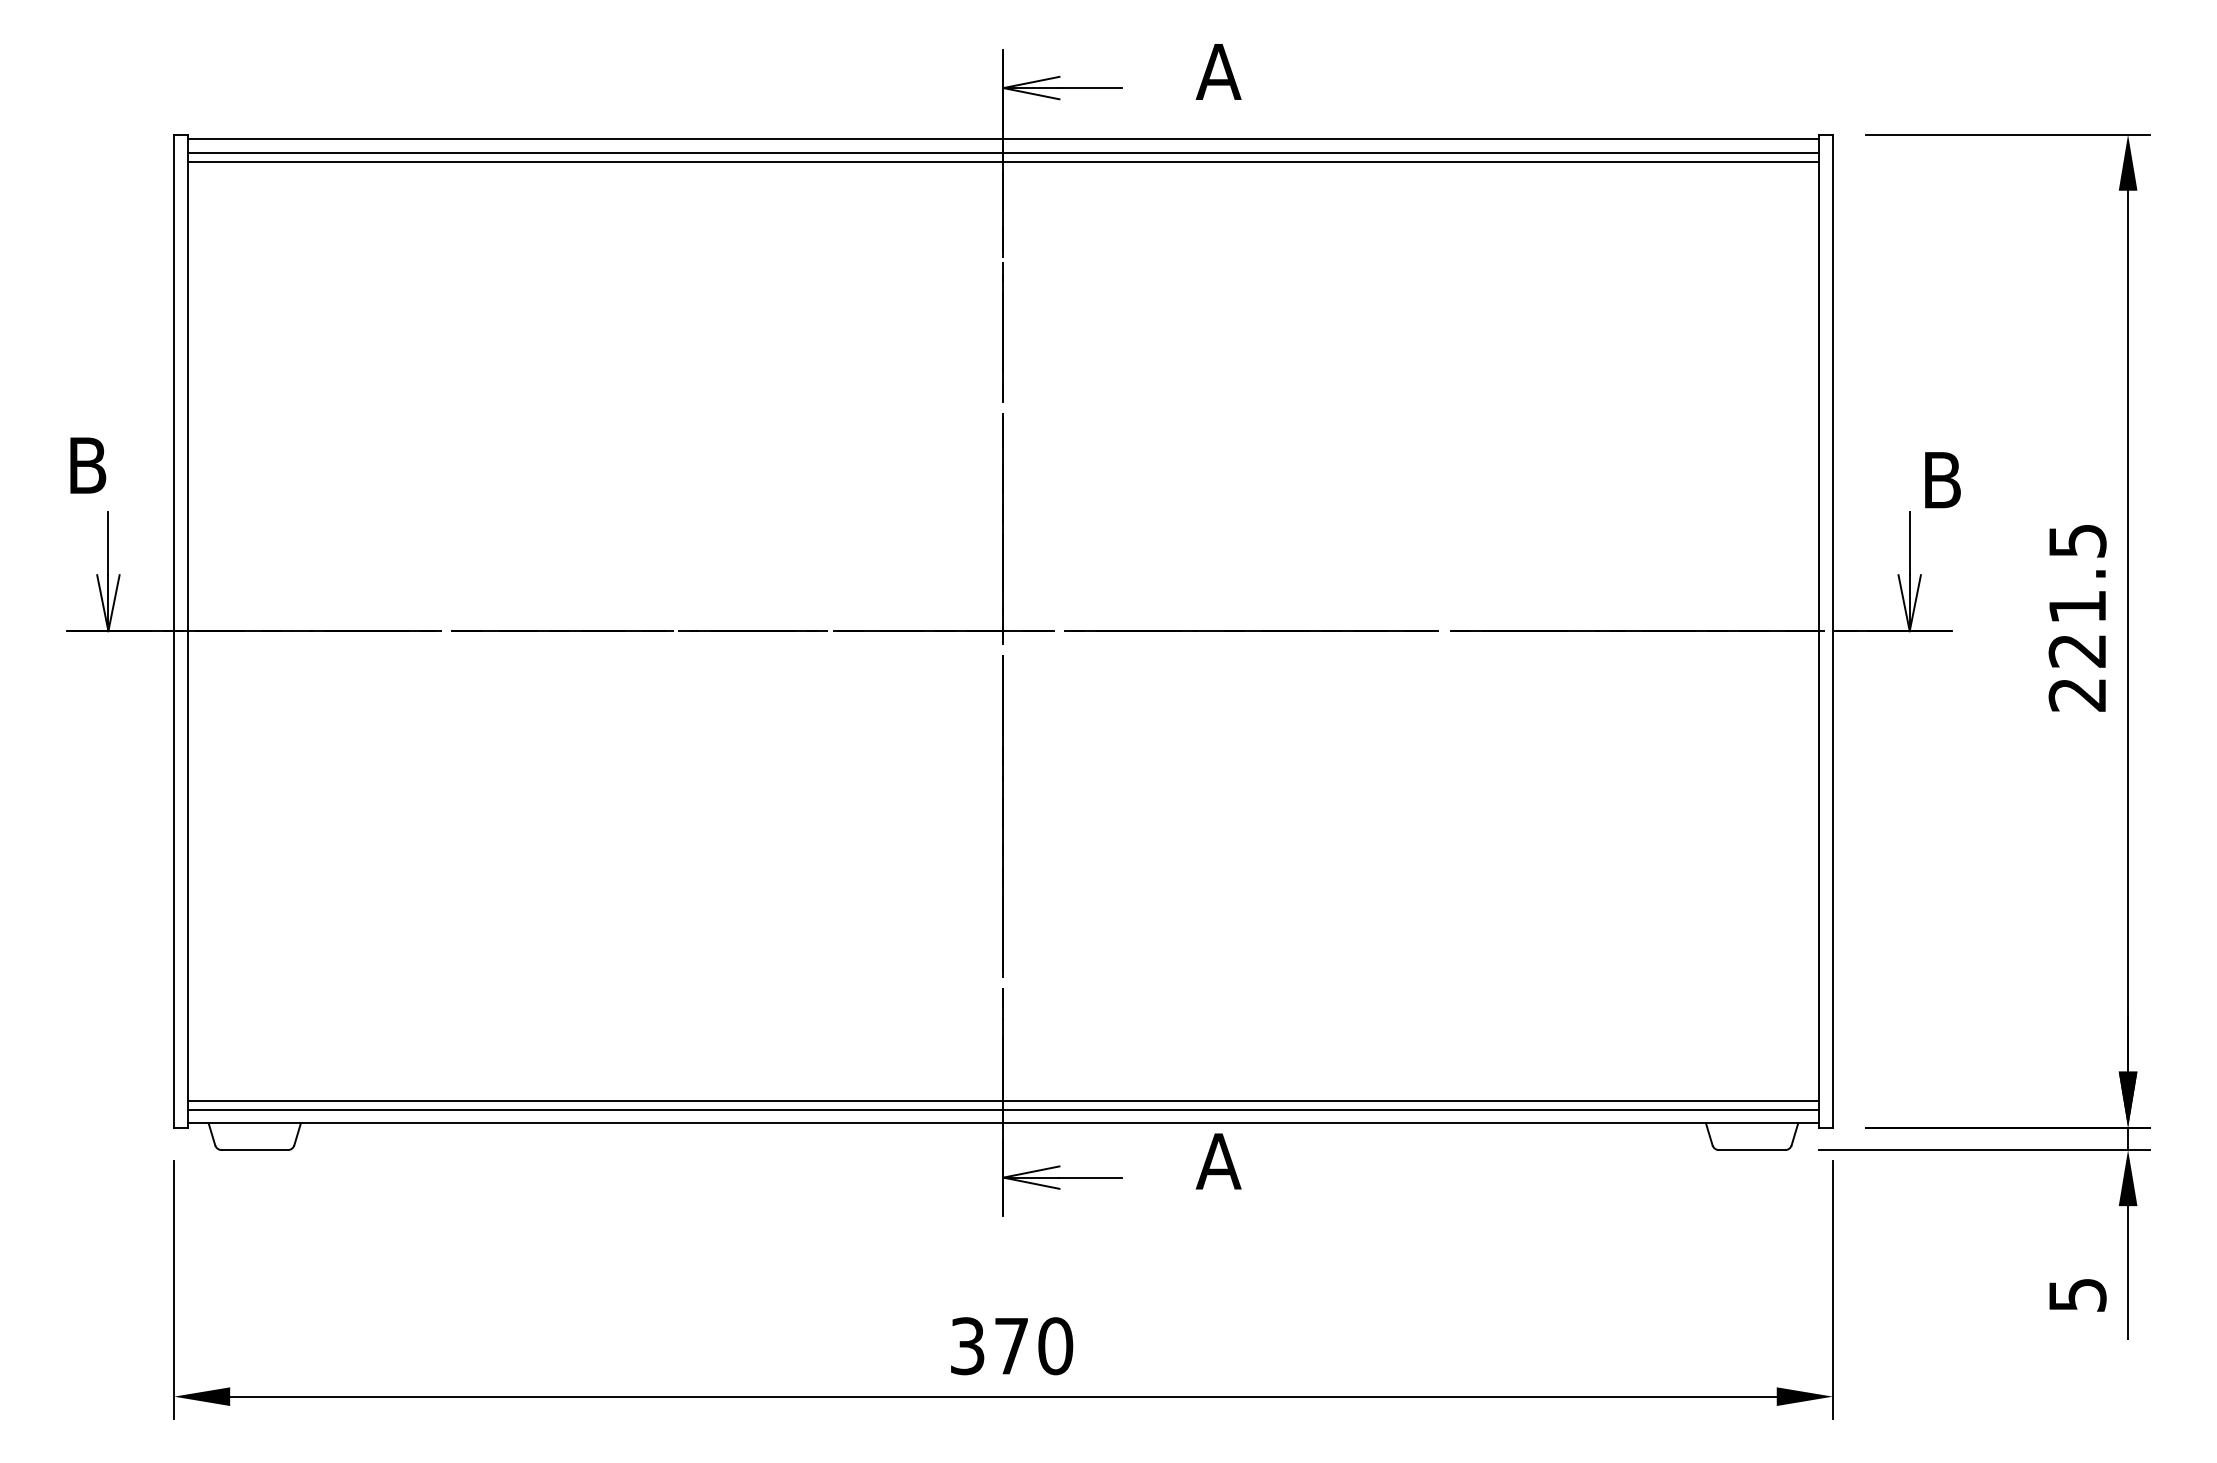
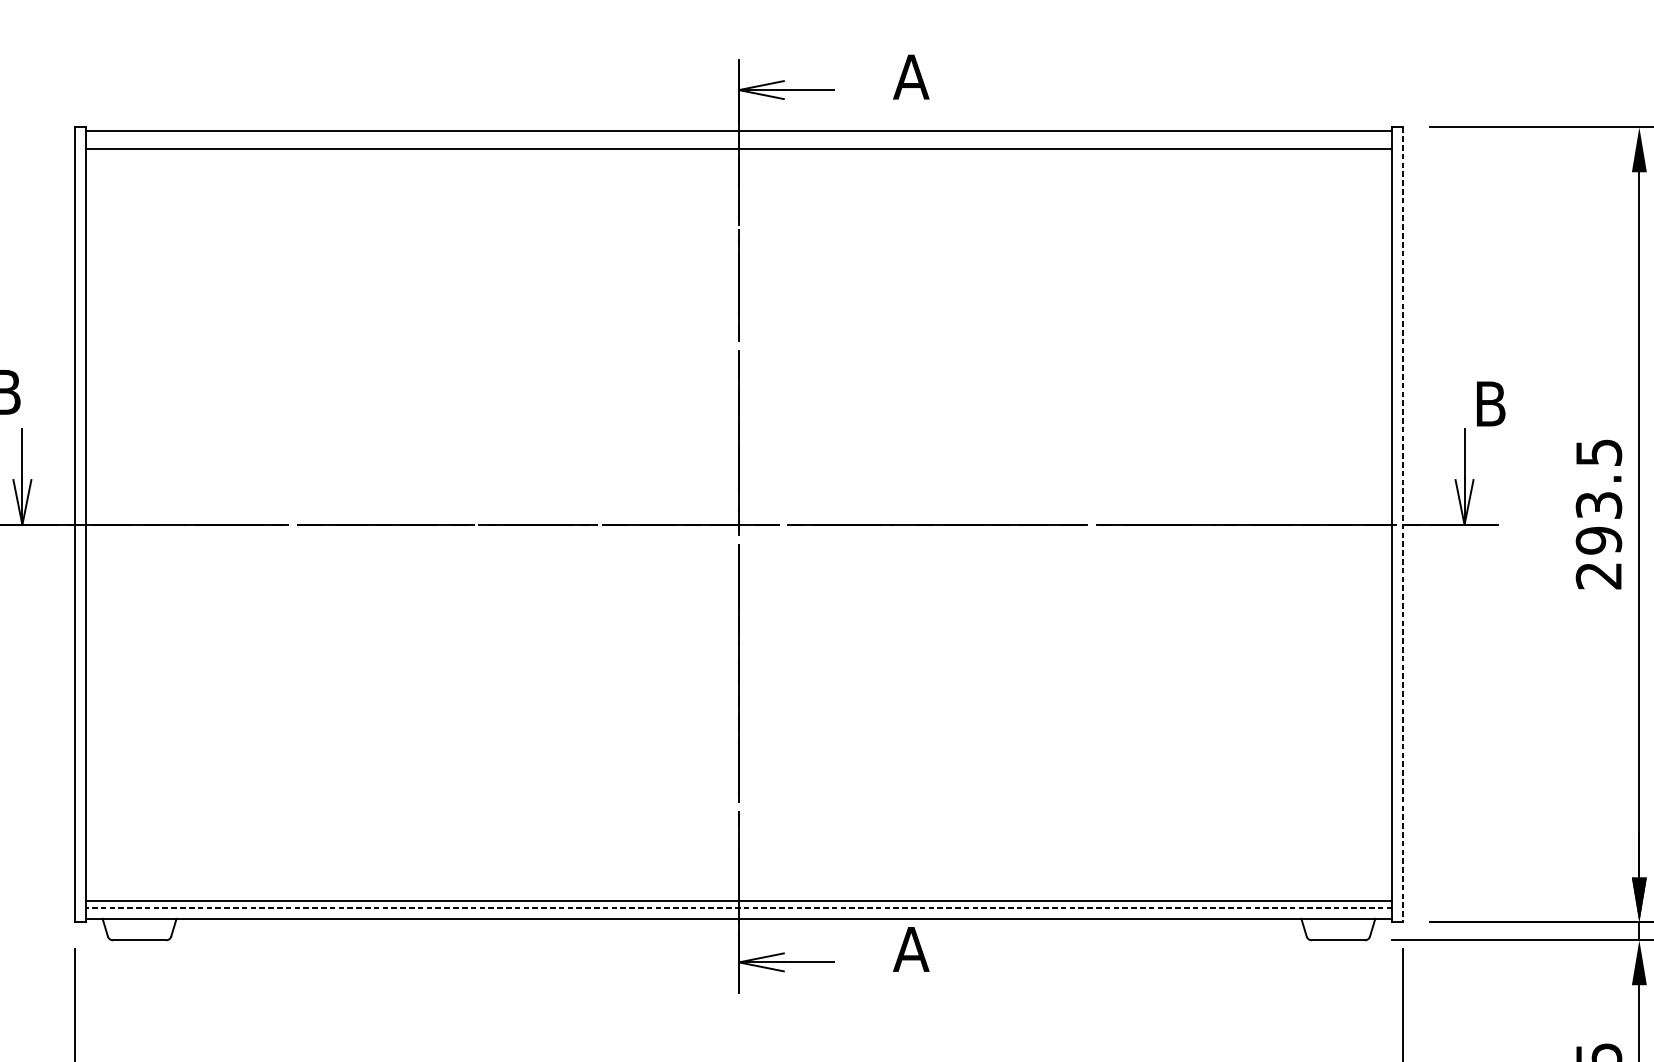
line: (1003, 152) -> (739, 141), removed
text: (2077, 629) -> (1598, 523), 221.5 -> 293.5
line: (1832, 631) -> (1402, 525), solid -> dashed
line: (1003, 1109) -> (739, 907), solid -> dashed

